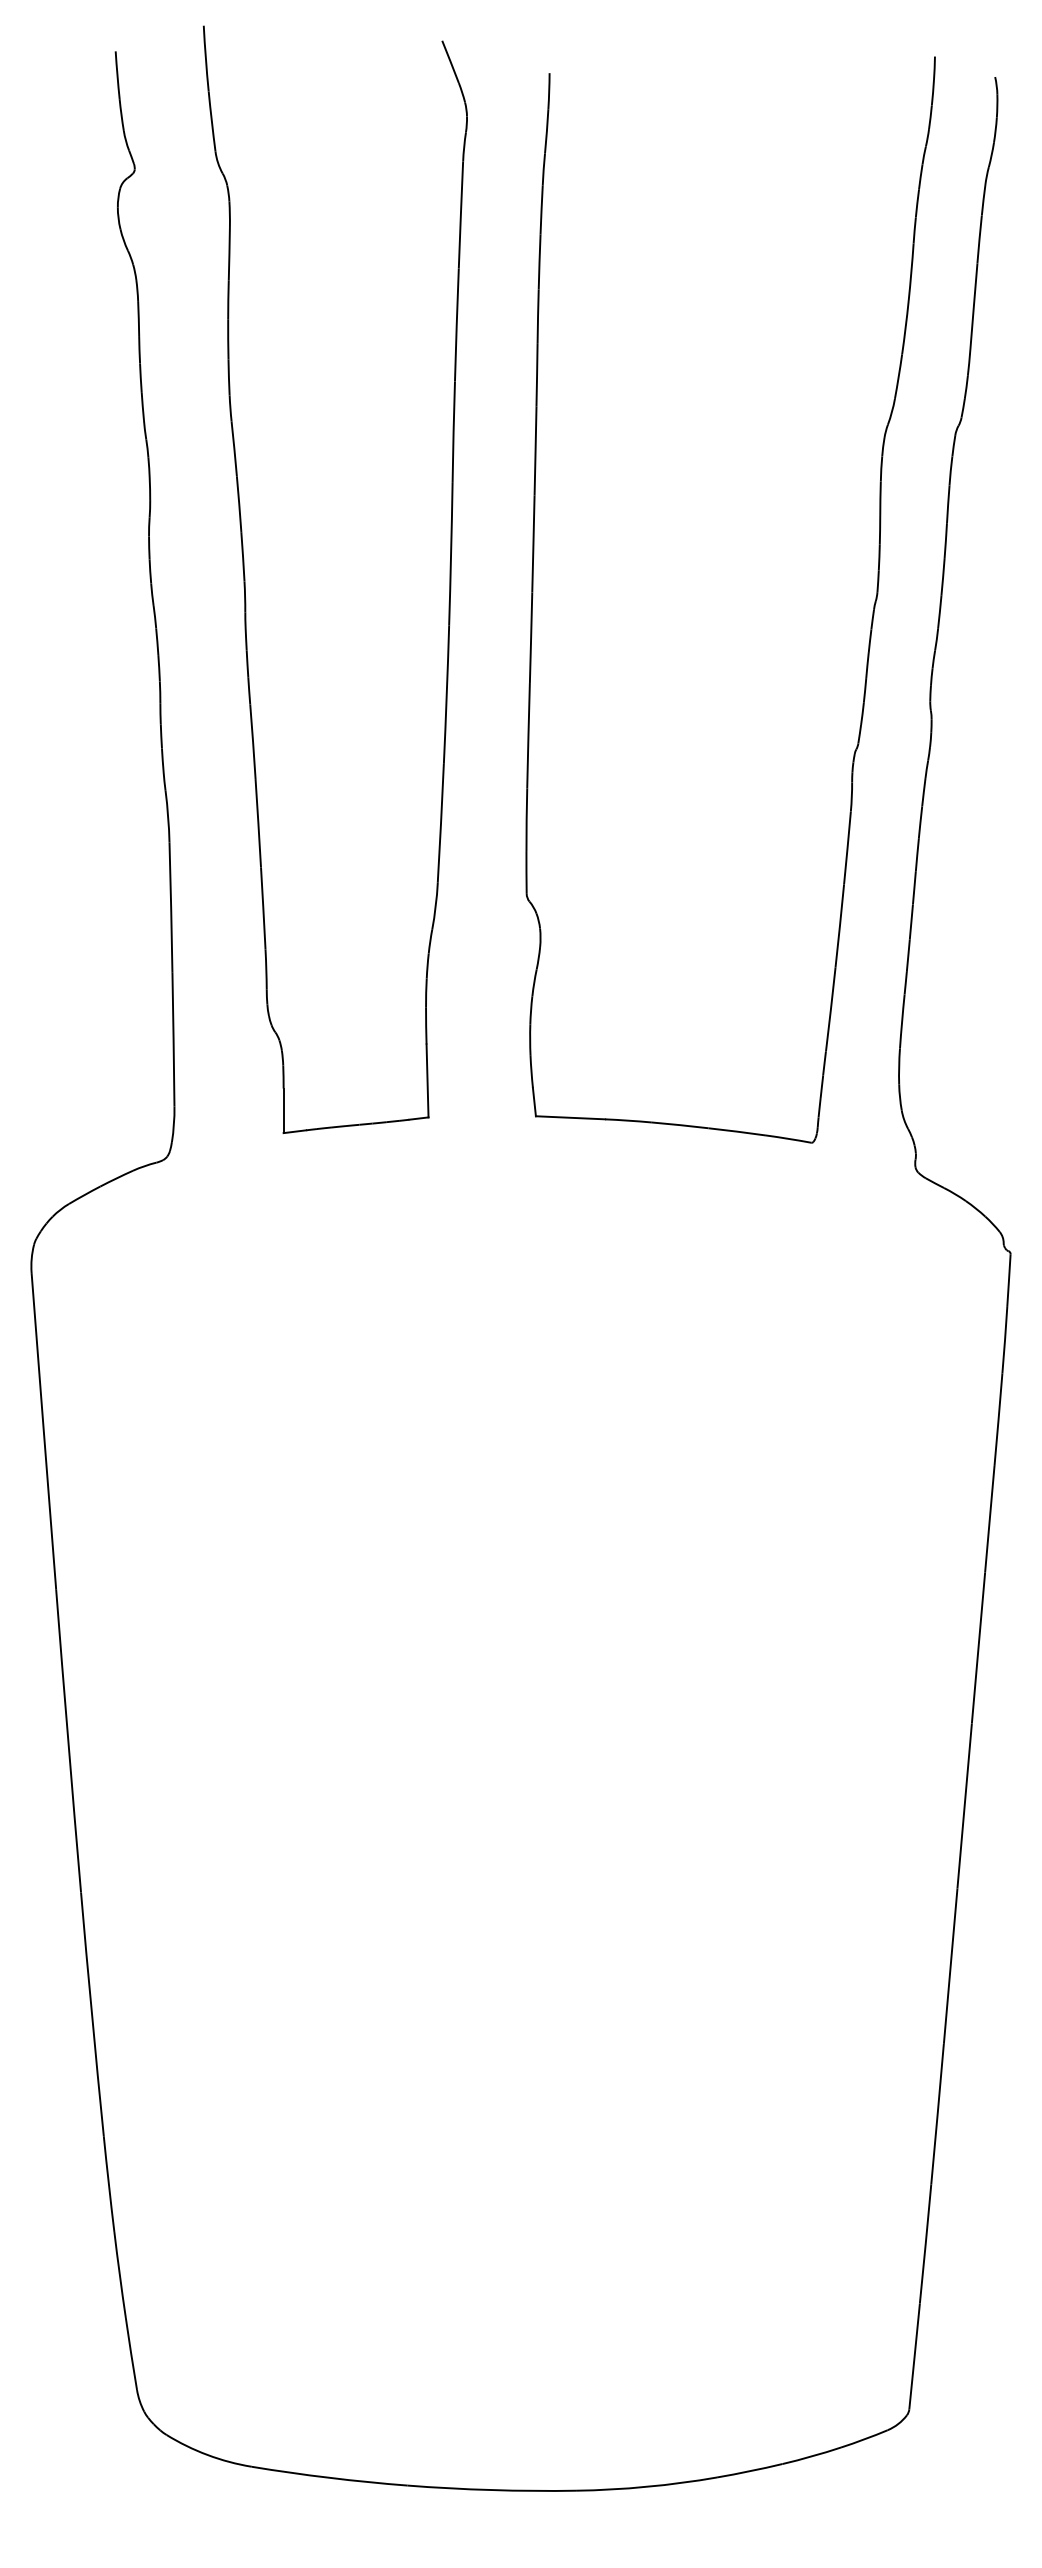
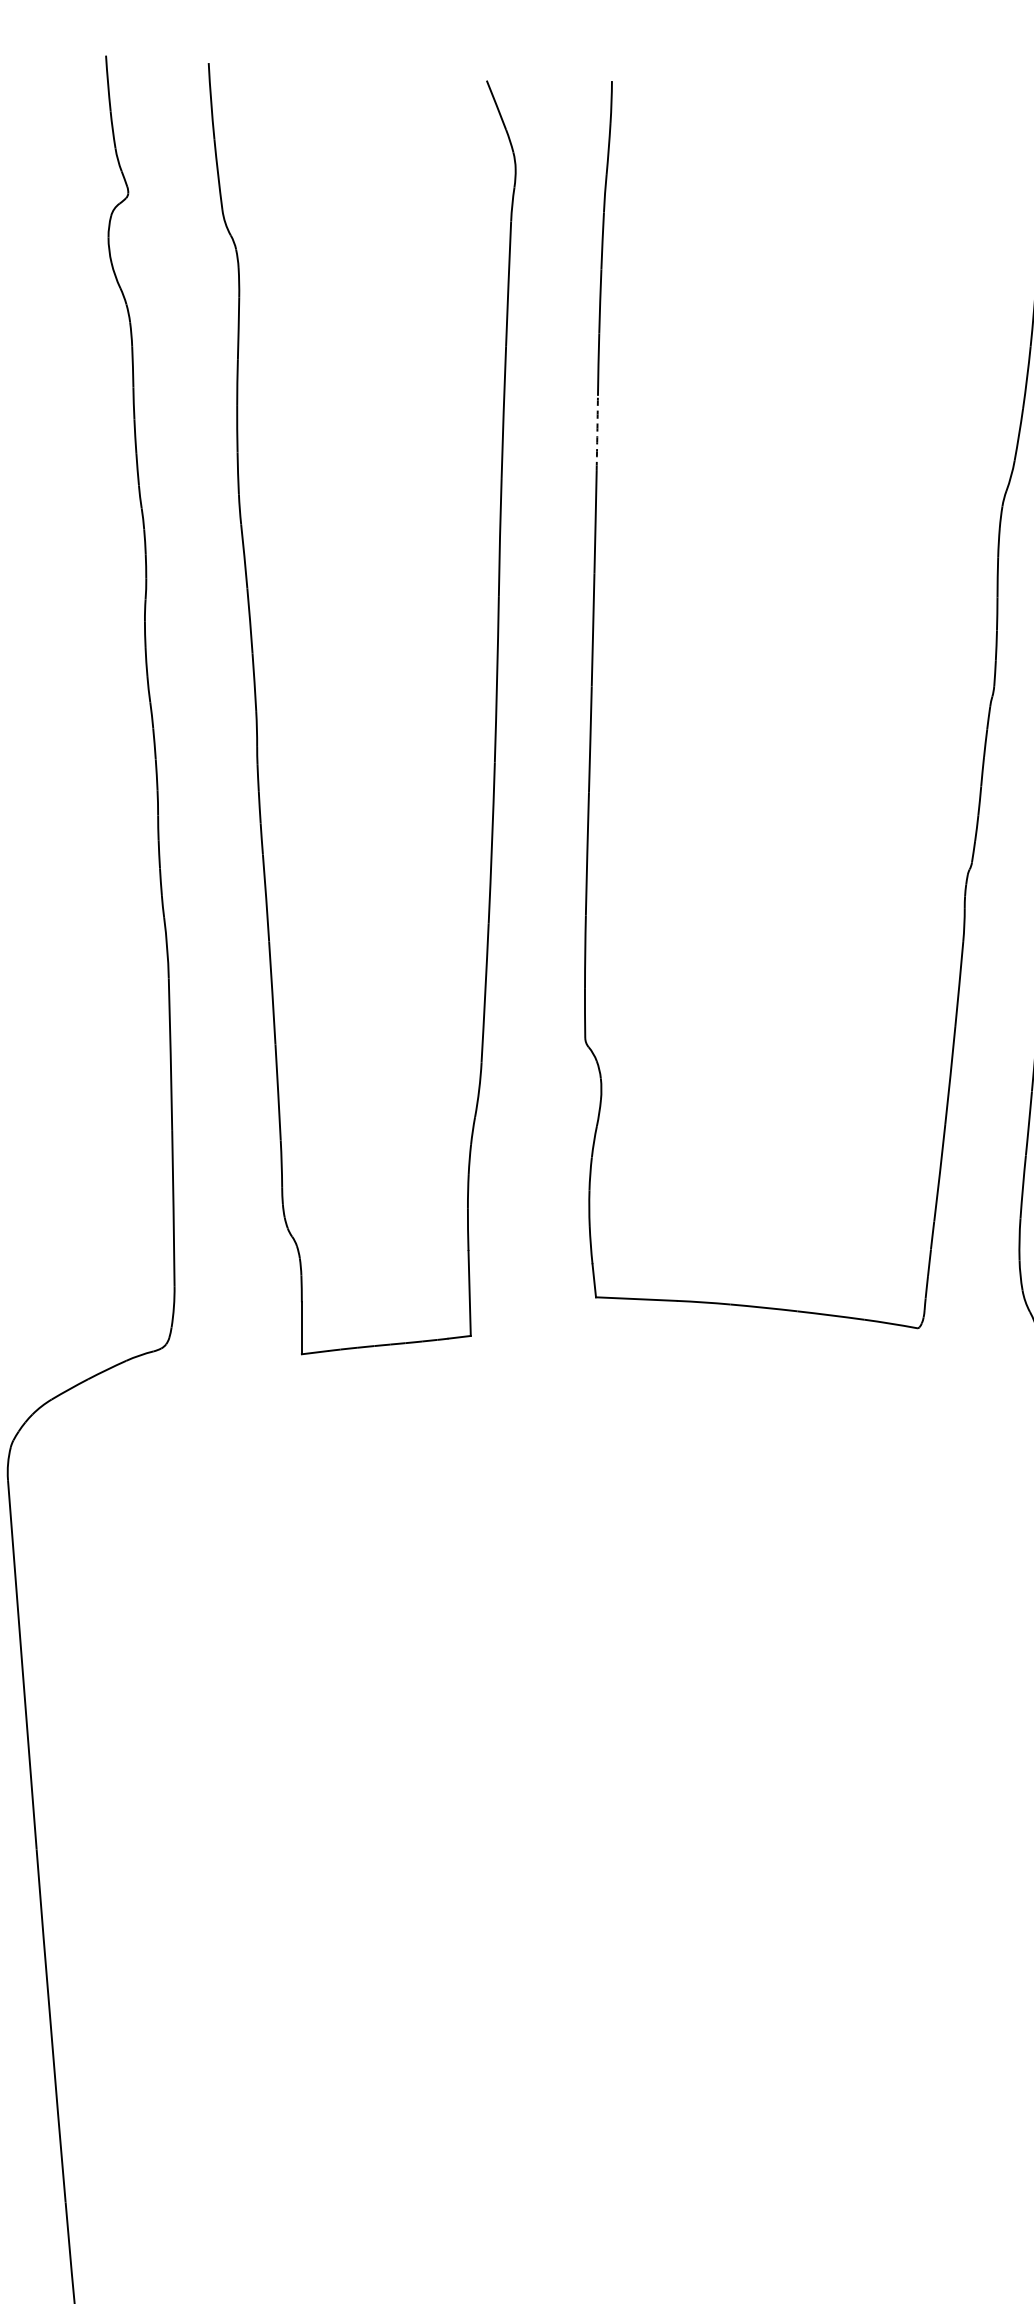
arc: (537, 374) -> (597, 432), solid -> dashed
part: (245, 579) -> (257, 708), moved

